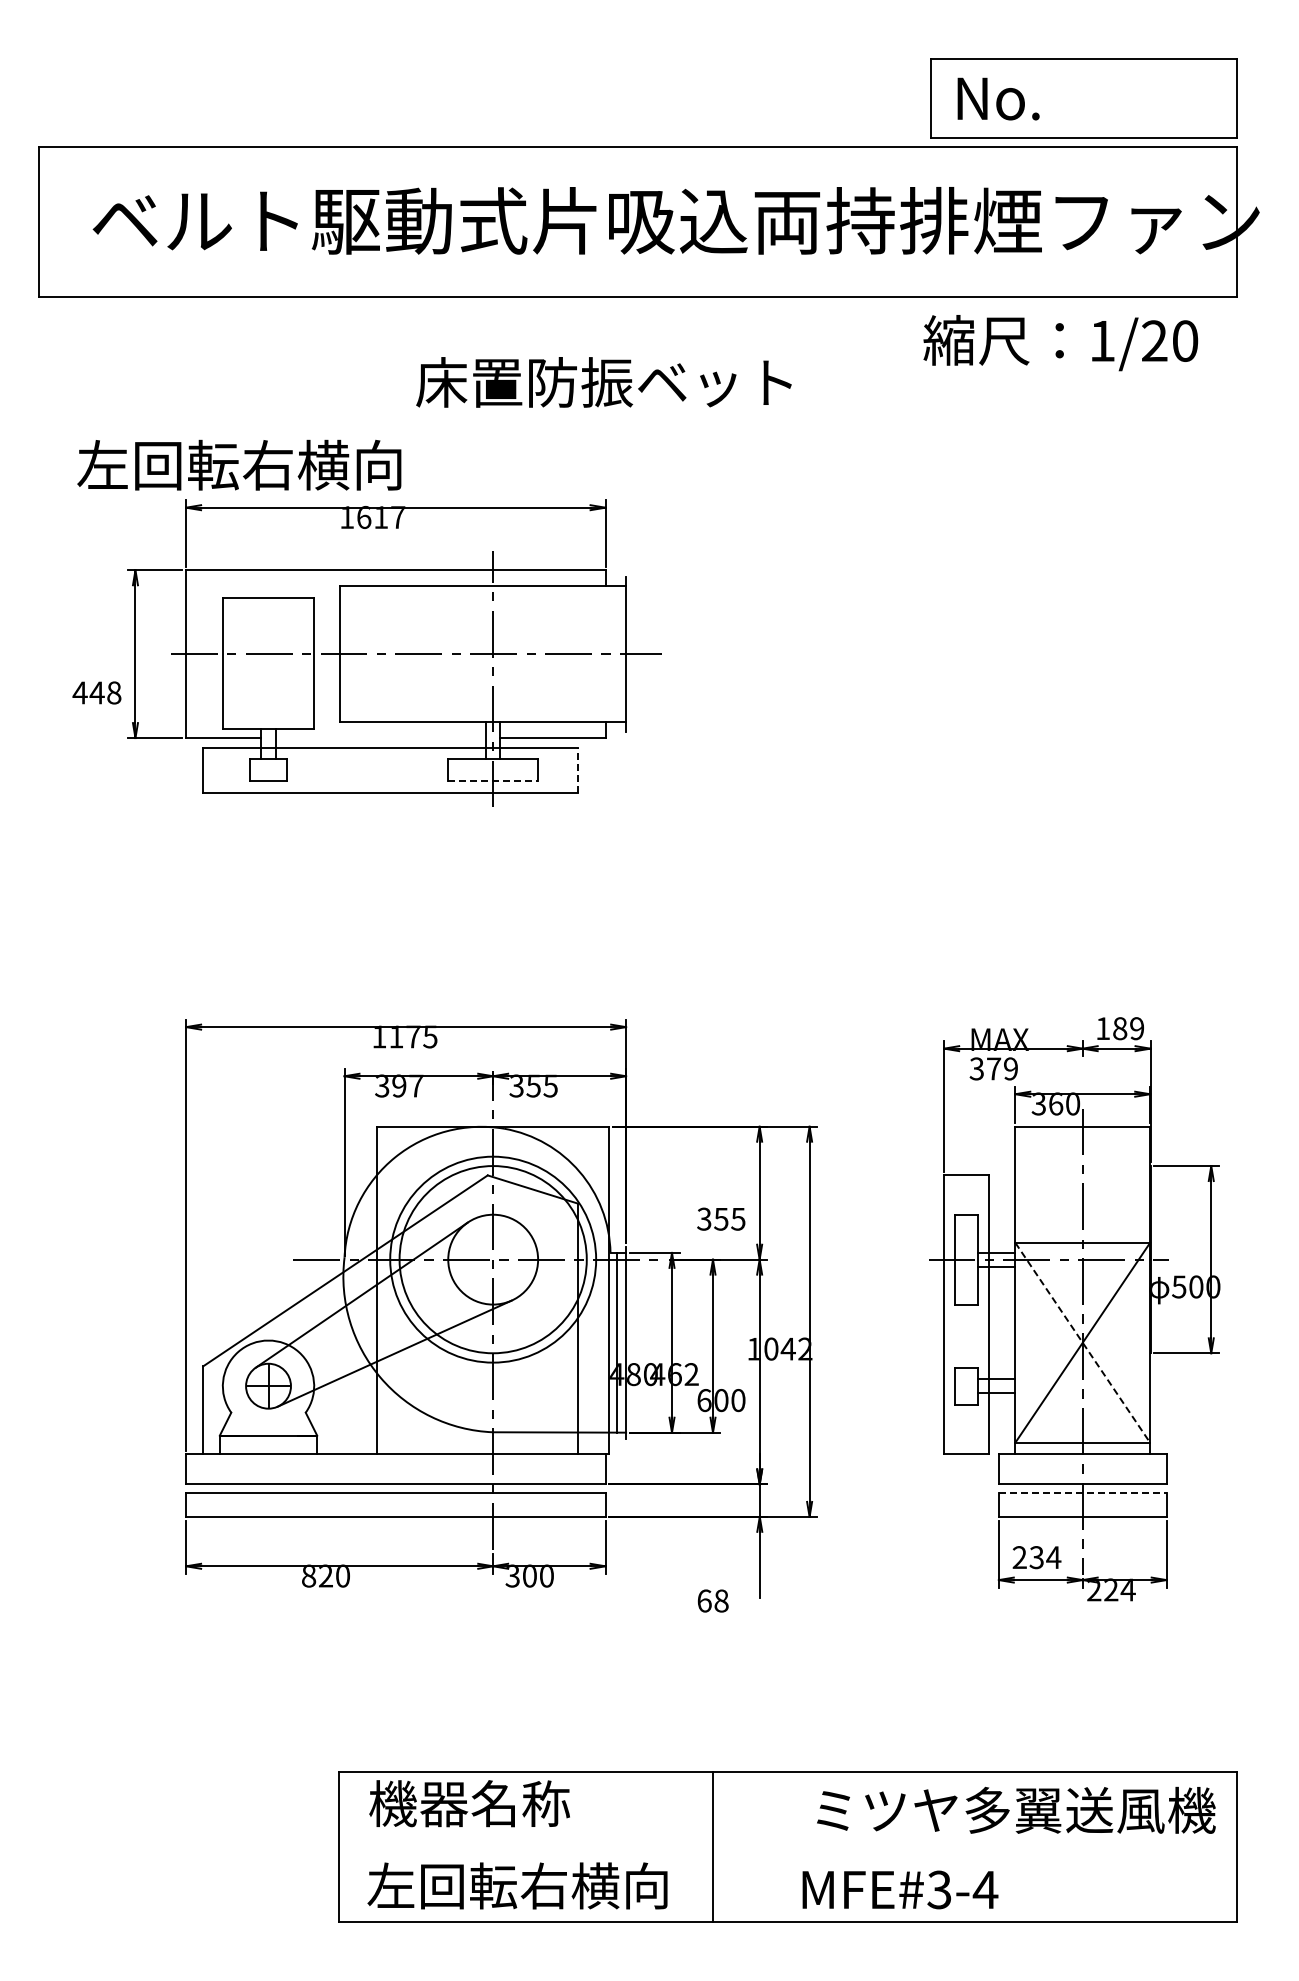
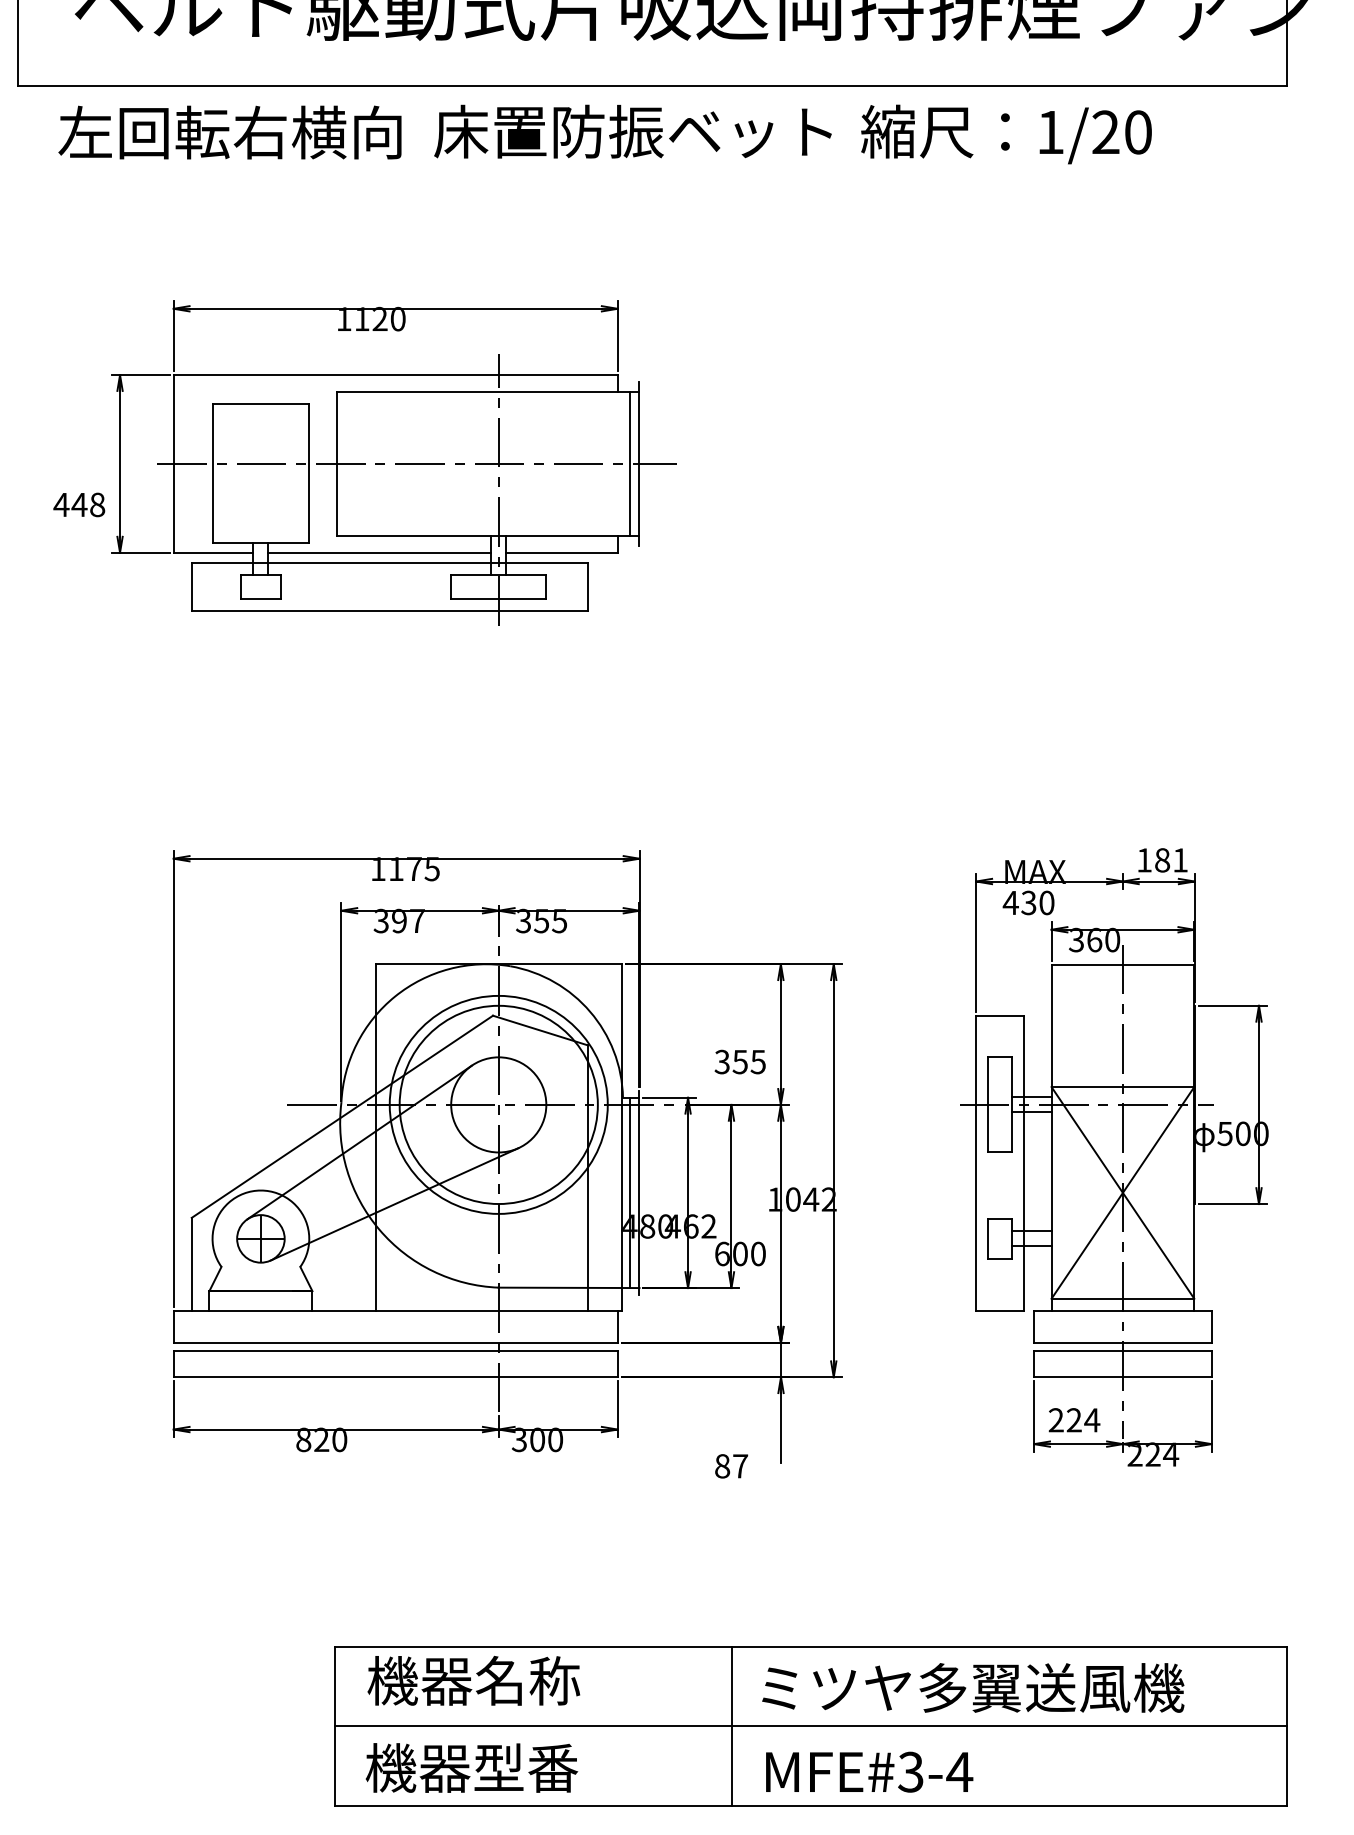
text: (1060, 343) -> (1006, 134), moved
text: (603, 382) -> (632, 131), moved
text: (239, 464) -> (230, 131), moved
text: (381, 517) -> (380, 319), 1617 -> 1120
line: (616, 653) -> (629, 463), added
line: (380, 738) -> (379, 553), added
line: (577, 769) -> (588, 585), dashed -> solid
line: (493, 781) -> (499, 598), dashed -> solid
text: (1136, 1028) -> (1179, 860), 189 -> 181
text: (993, 1068) -> (1028, 902), 379 -> 430
line: (1082, 1342) -> (1122, 1192), dashed -> solid
line: (1082, 1492) -> (1122, 1351), dashed -> solid
text: (1036, 1557) -> (1073, 1420), 234 -> 224
text: (712, 1600) -> (730, 1465), 68 -> 87
text: (1016, 1809) -> (973, 1687), moved
line: (787, 1846) -> (810, 1726), added
text: (517, 1885) -> (524, 1767), 左回転右横向 -> 機器型番
text: (900, 1889) -> (869, 1771), moved

